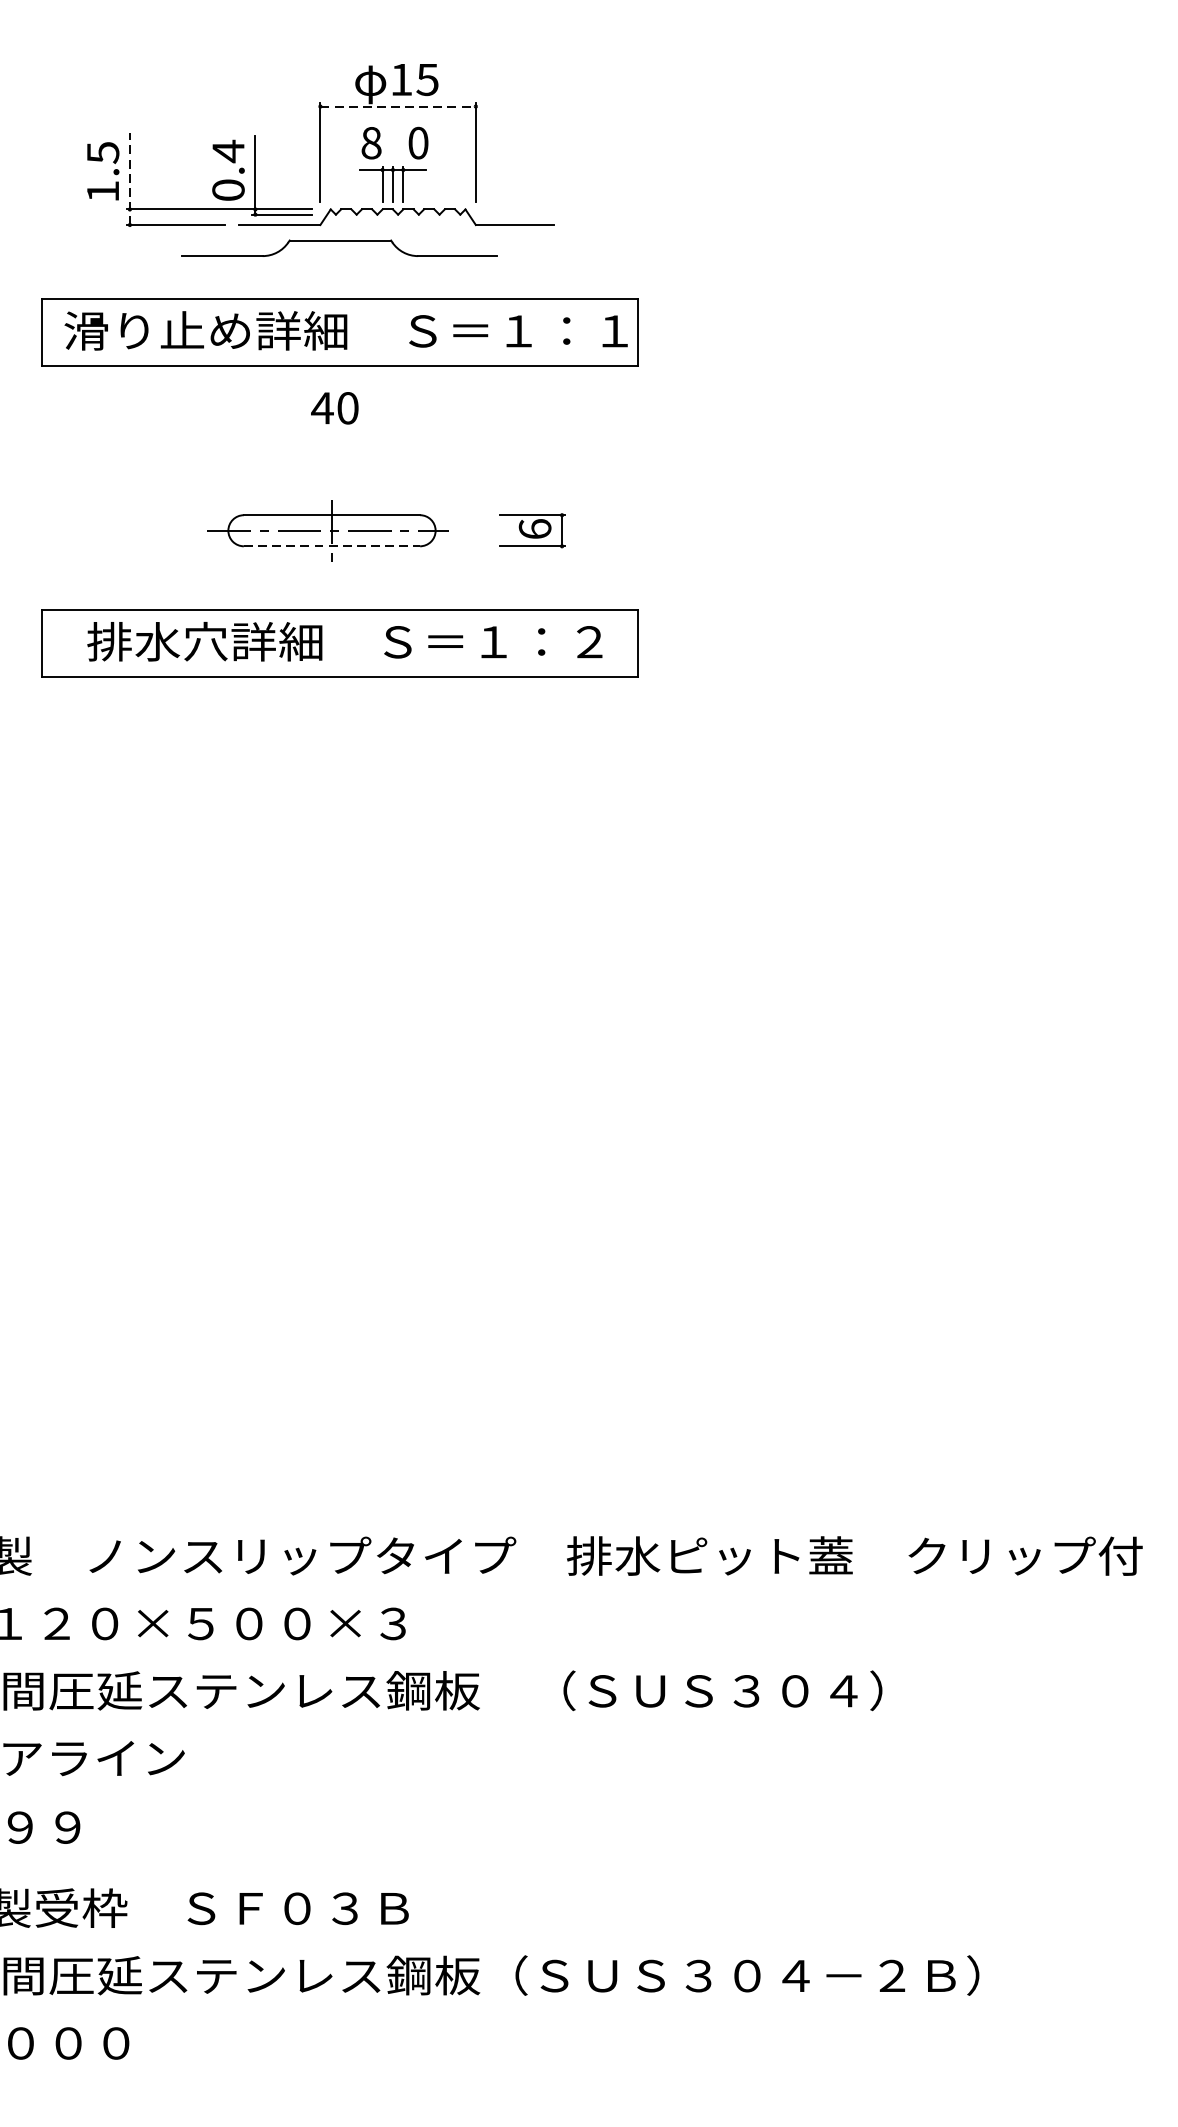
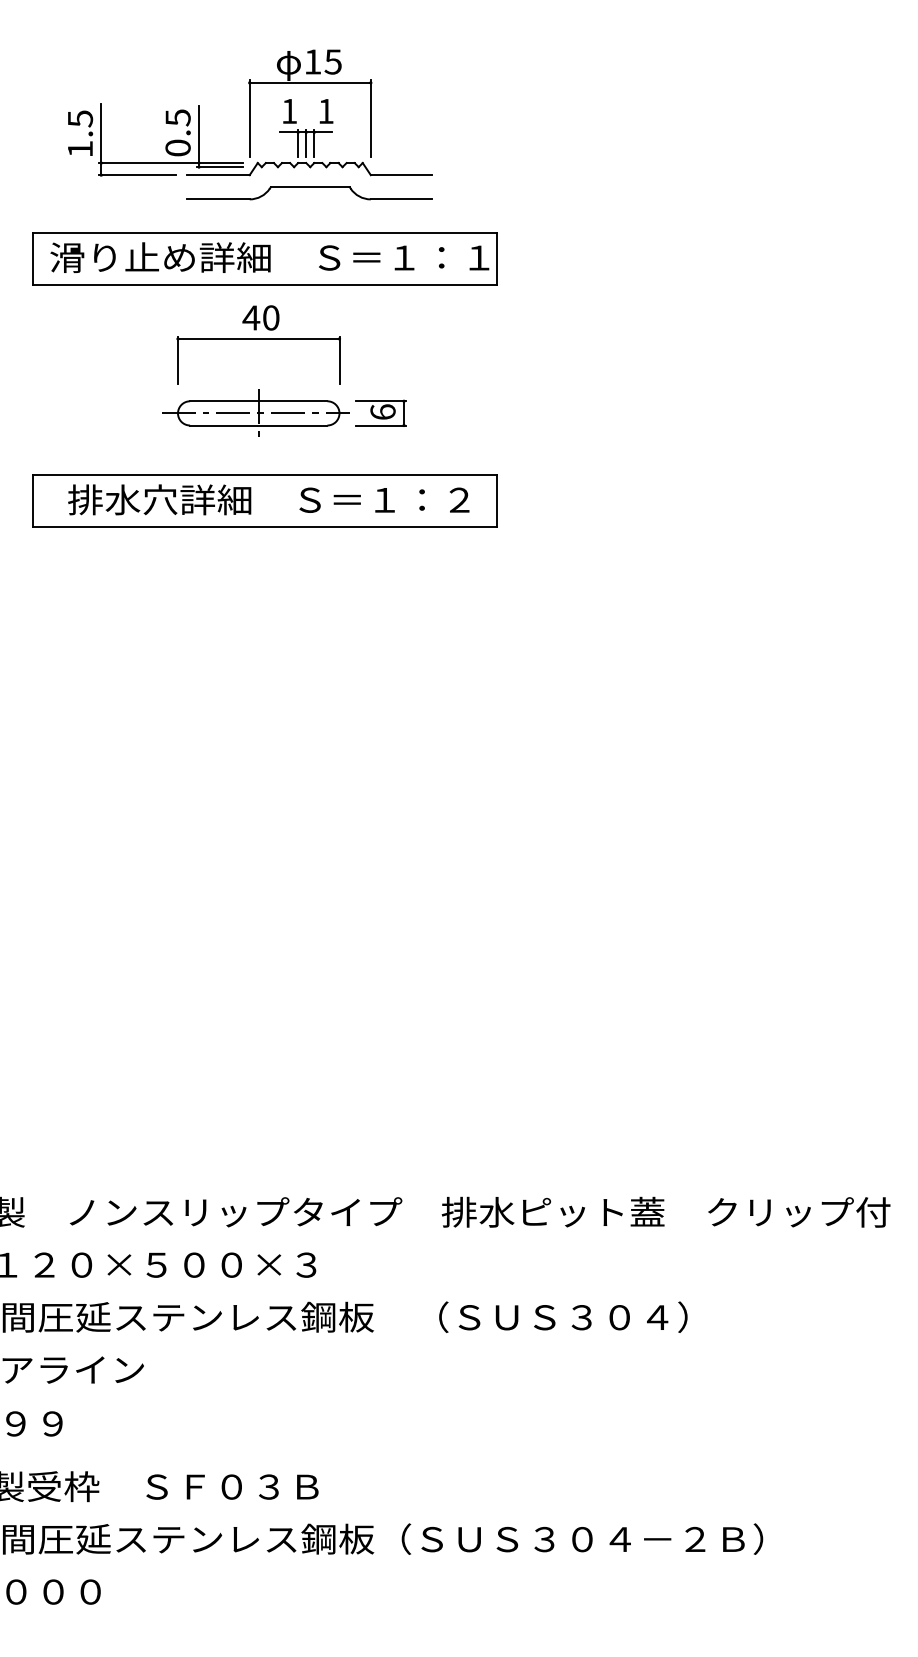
line: (398, 106) -> (310, 82), dashed -> solid
text: (371, 143) -> (289, 111), 8 -> 1
text: (417, 143) -> (325, 111), 0 -> 1
text: (227, 151) -> (177, 117), 0.4 -> 0.5
line: (130, 179) -> (101, 139), dashed -> solid
part: (339, 248) -> (309, 193), moved
part: (331, 435) -> (258, 339), added
part: (531, 529) -> (380, 412), moved
line: (331, 546) -> (258, 425), dashed -> solid

